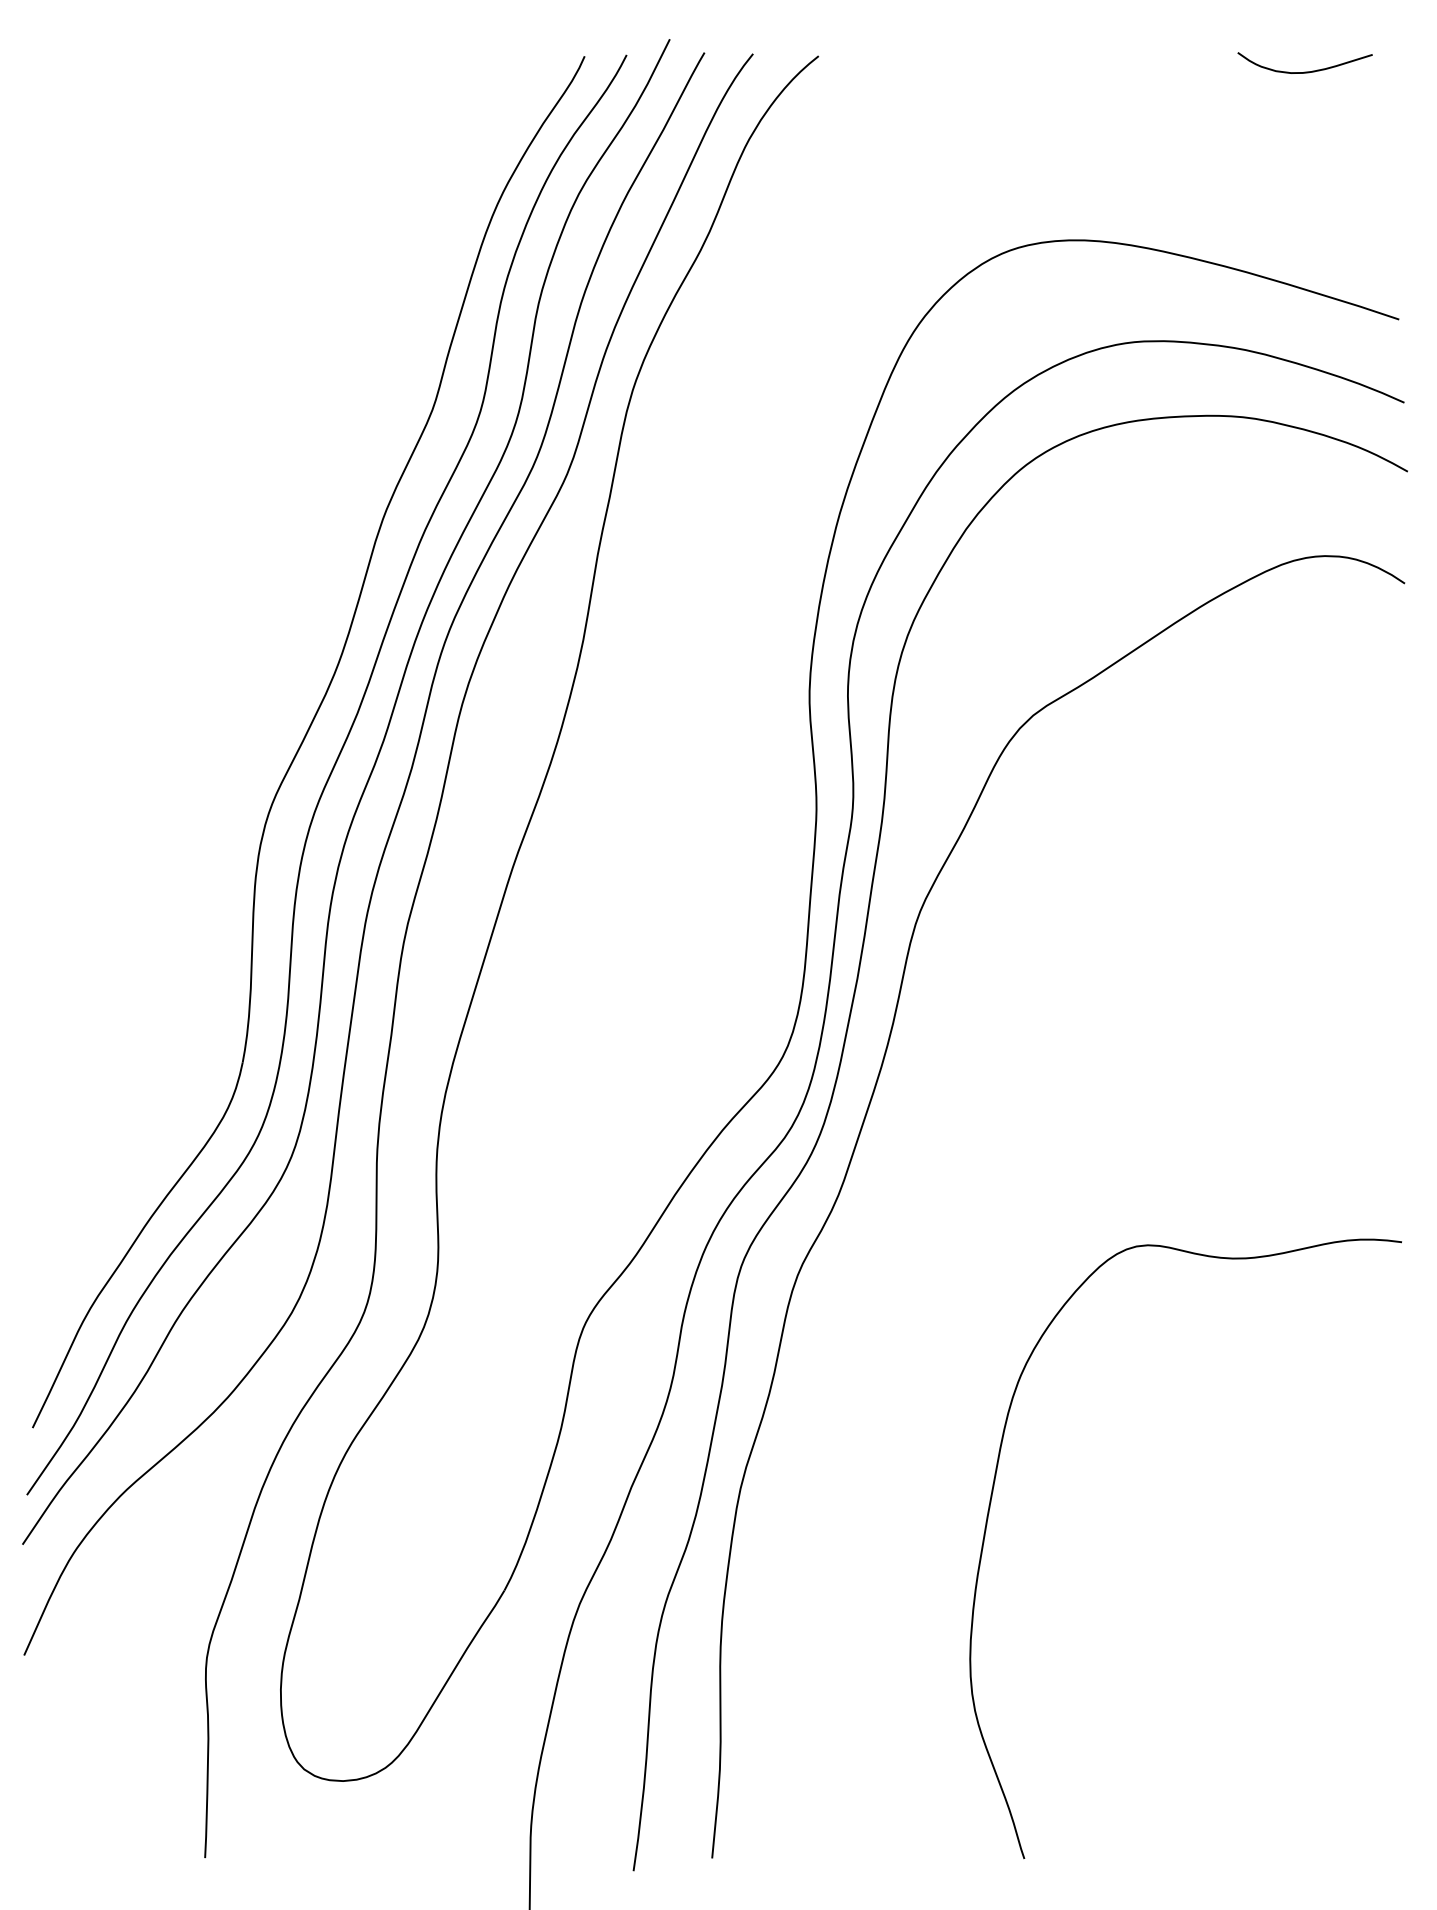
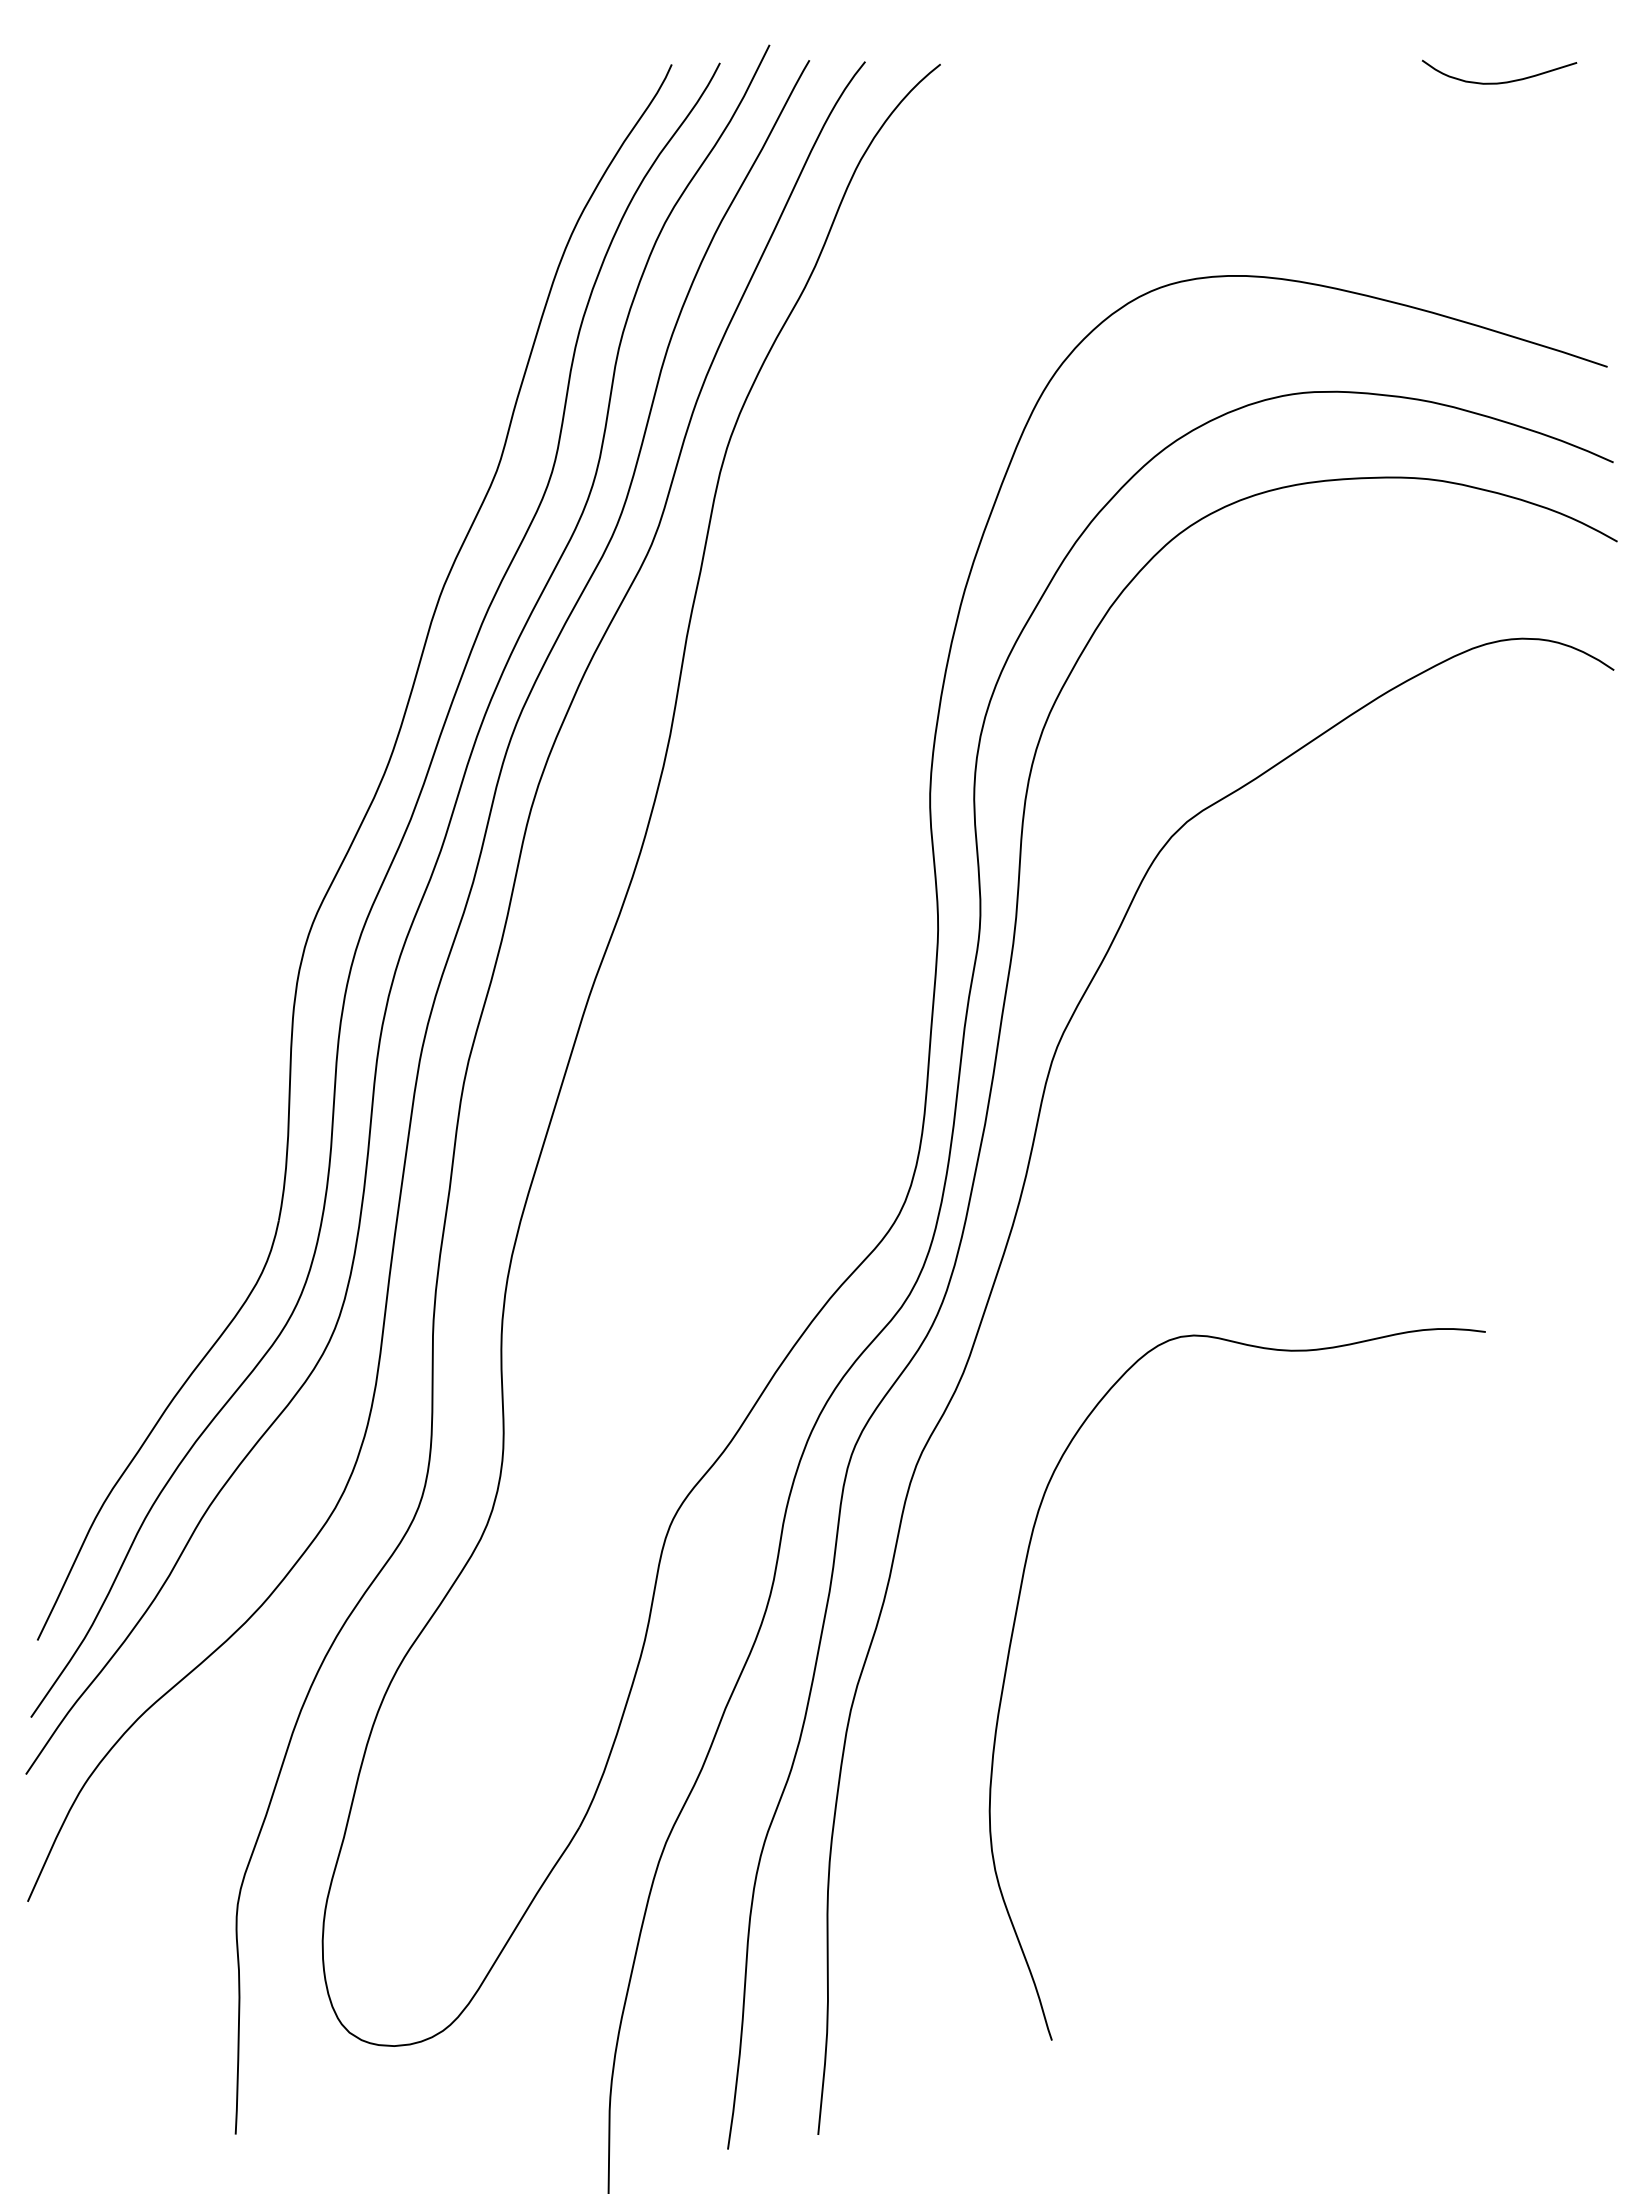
curve: (990, 1509) -> (1012, 1639), moved

